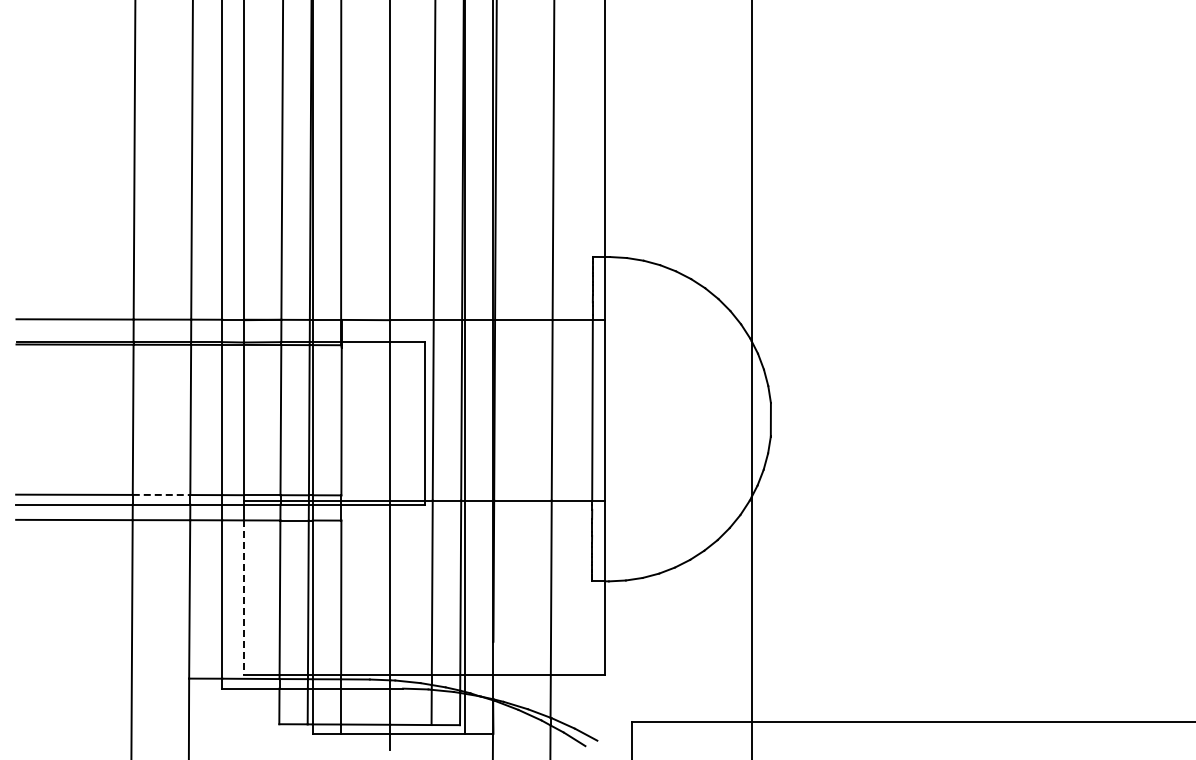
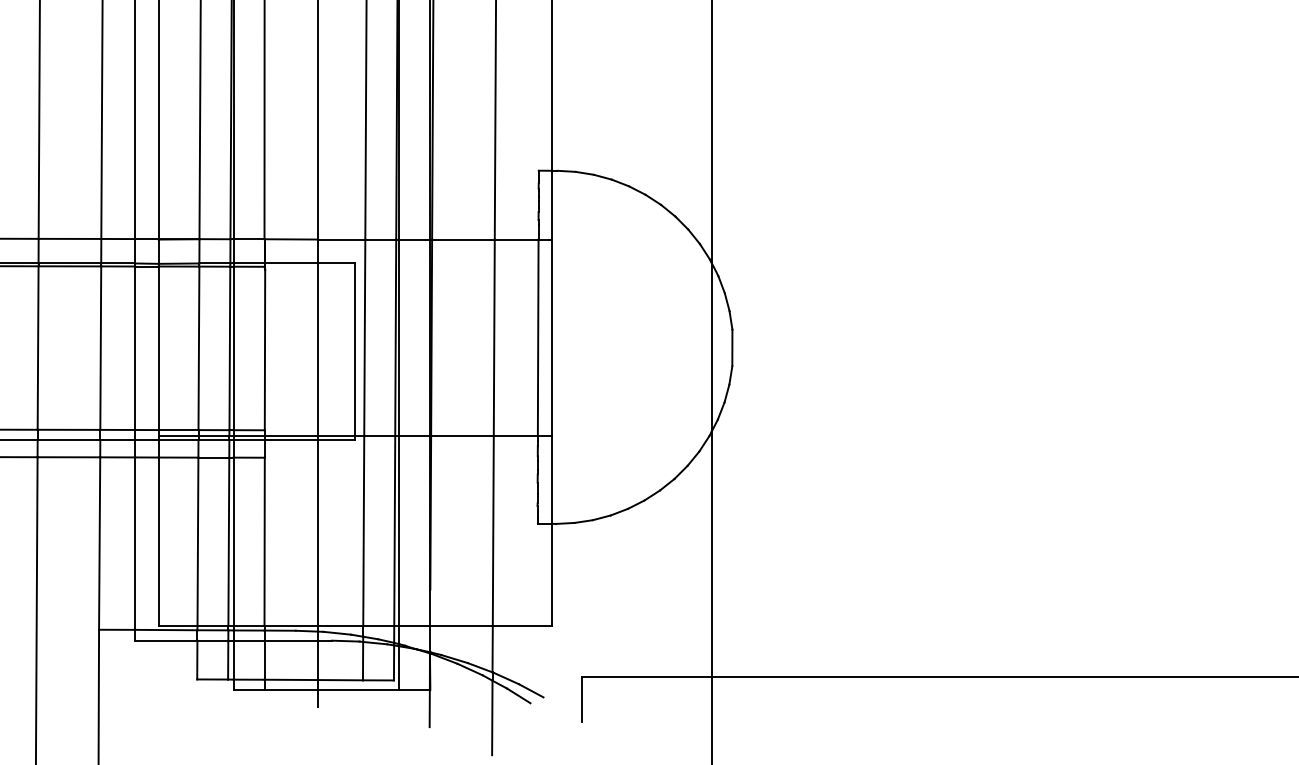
line: (161, 494) -> (68, 429), dashed -> solid
line: (243, 598) -> (158, 542), dashed -> solid

